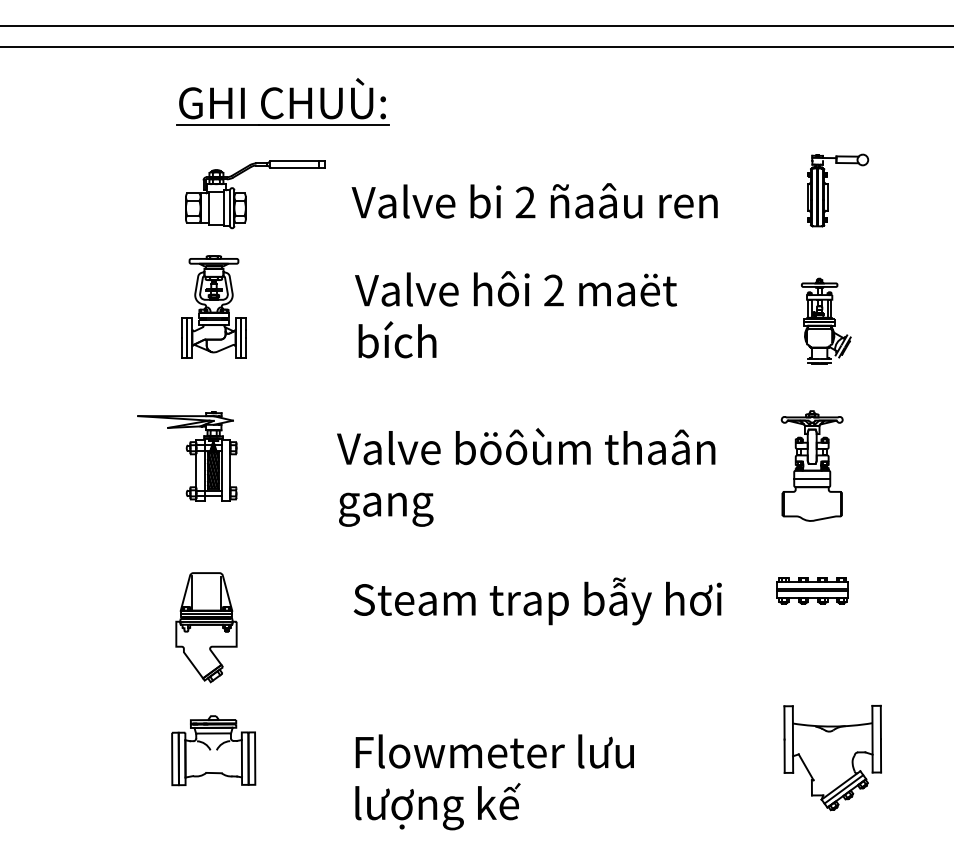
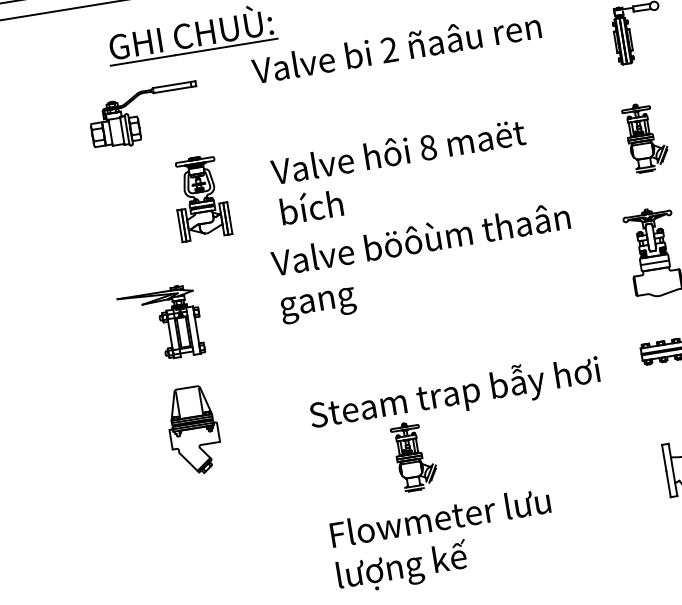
part: (246, 194) -> (138, 117), moved
text: (534, 200) -> (396, 47), moved
text: (553, 290) -> (427, 147), 2 -> 8
part: (213, 306) -> (200, 197), moved
hatch: (213, 470) -> (183, 332), removed
text: (526, 477) -> (424, 262), moved
part: (206, 627) -> (193, 430), moved
part: (475, 669) -> (414, 455), added
part: (213, 750) -> (219, 552), removed

